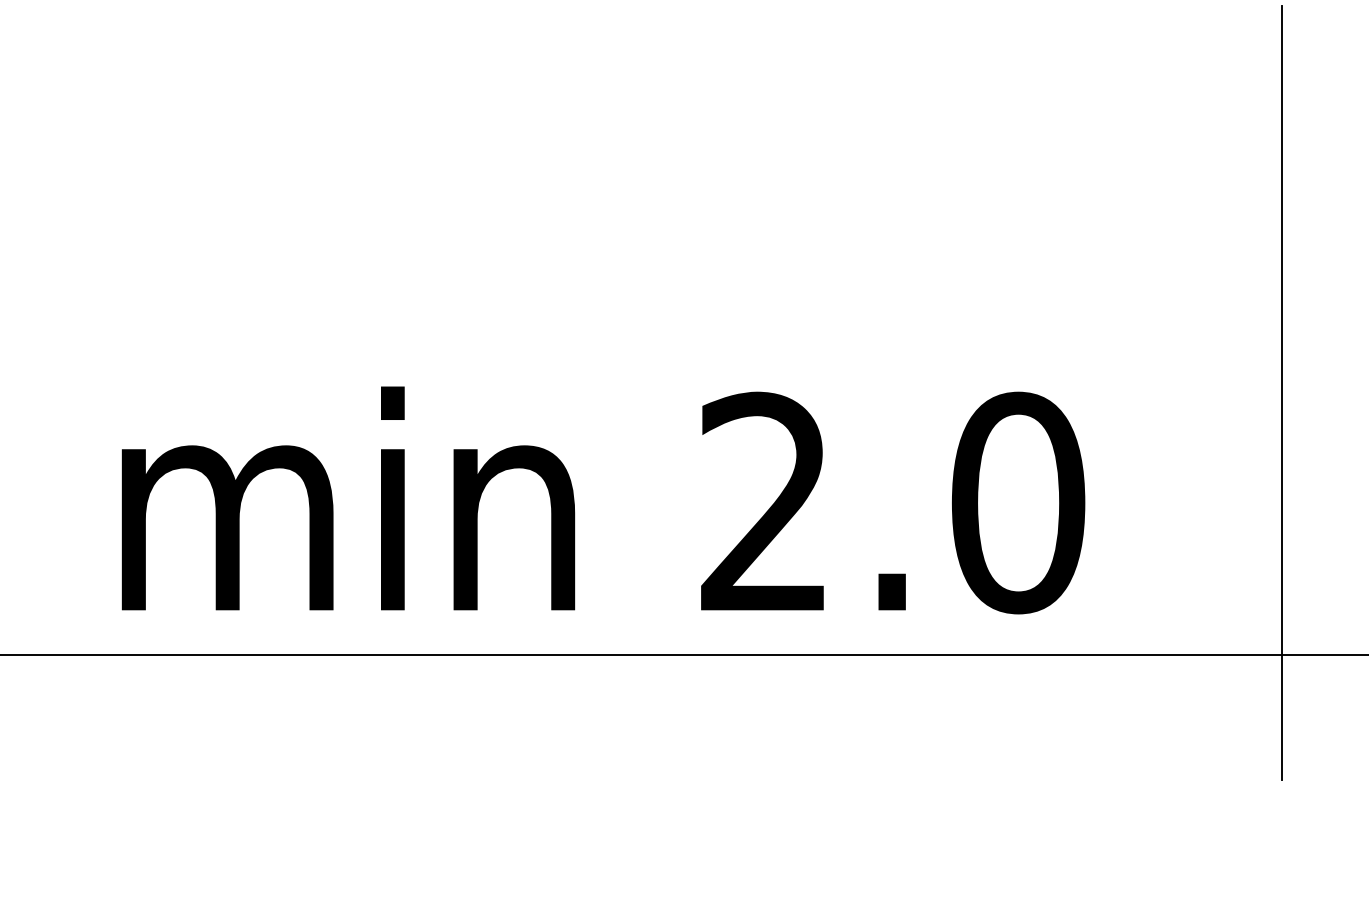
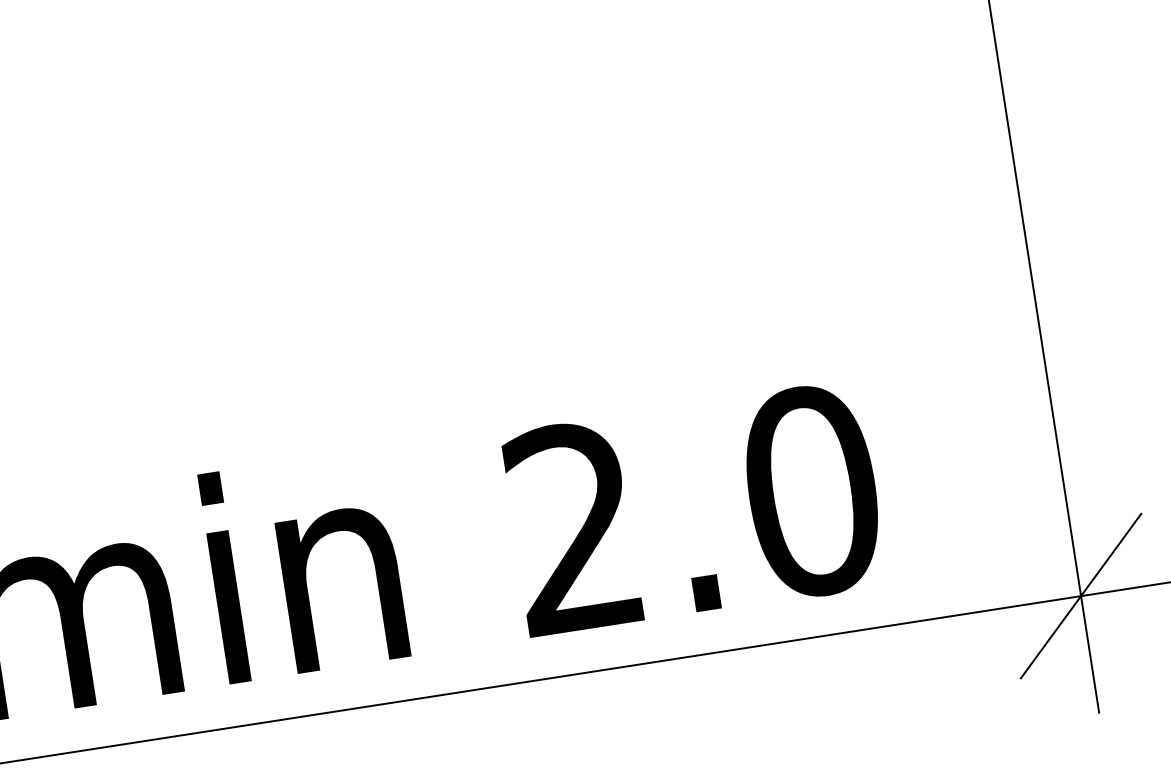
line: (1281, 655) -> (1081, 596), added

